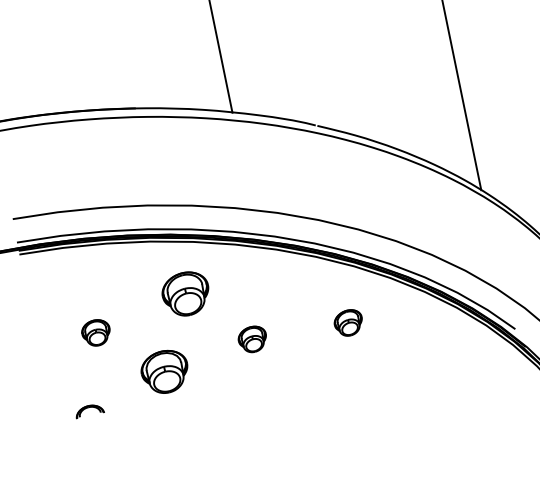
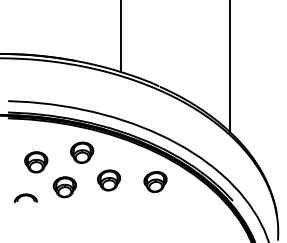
part: (348, 321) -> (155, 181), size x1.67
part: (96, 333) -> (36, 162), size x1.67
part: (251, 339) -> (108, 180), size x1.67
part: (88, 409) -> (25, 197), size x1.67

